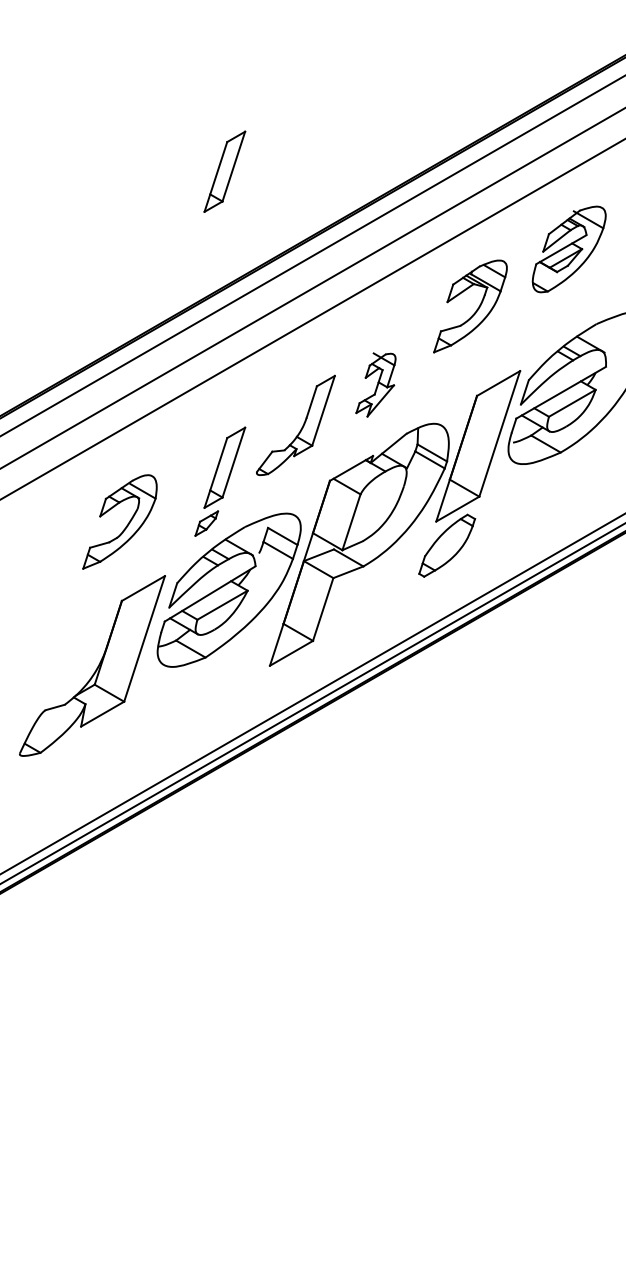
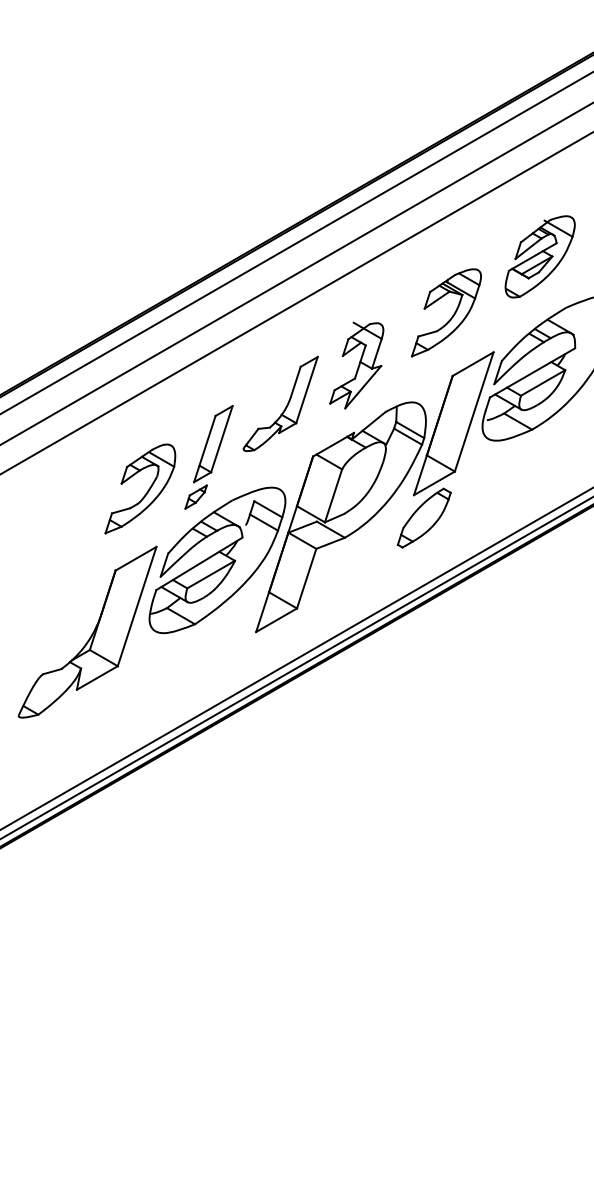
part: (224, 171) -> (213, 162), removed
part: (568, 249) -> (539, 256), moved
part: (476, 309) -> (452, 315), moved
part: (375, 384) -> (356, 365), size x1.43
part: (125, 526) -> (145, 493), moved

